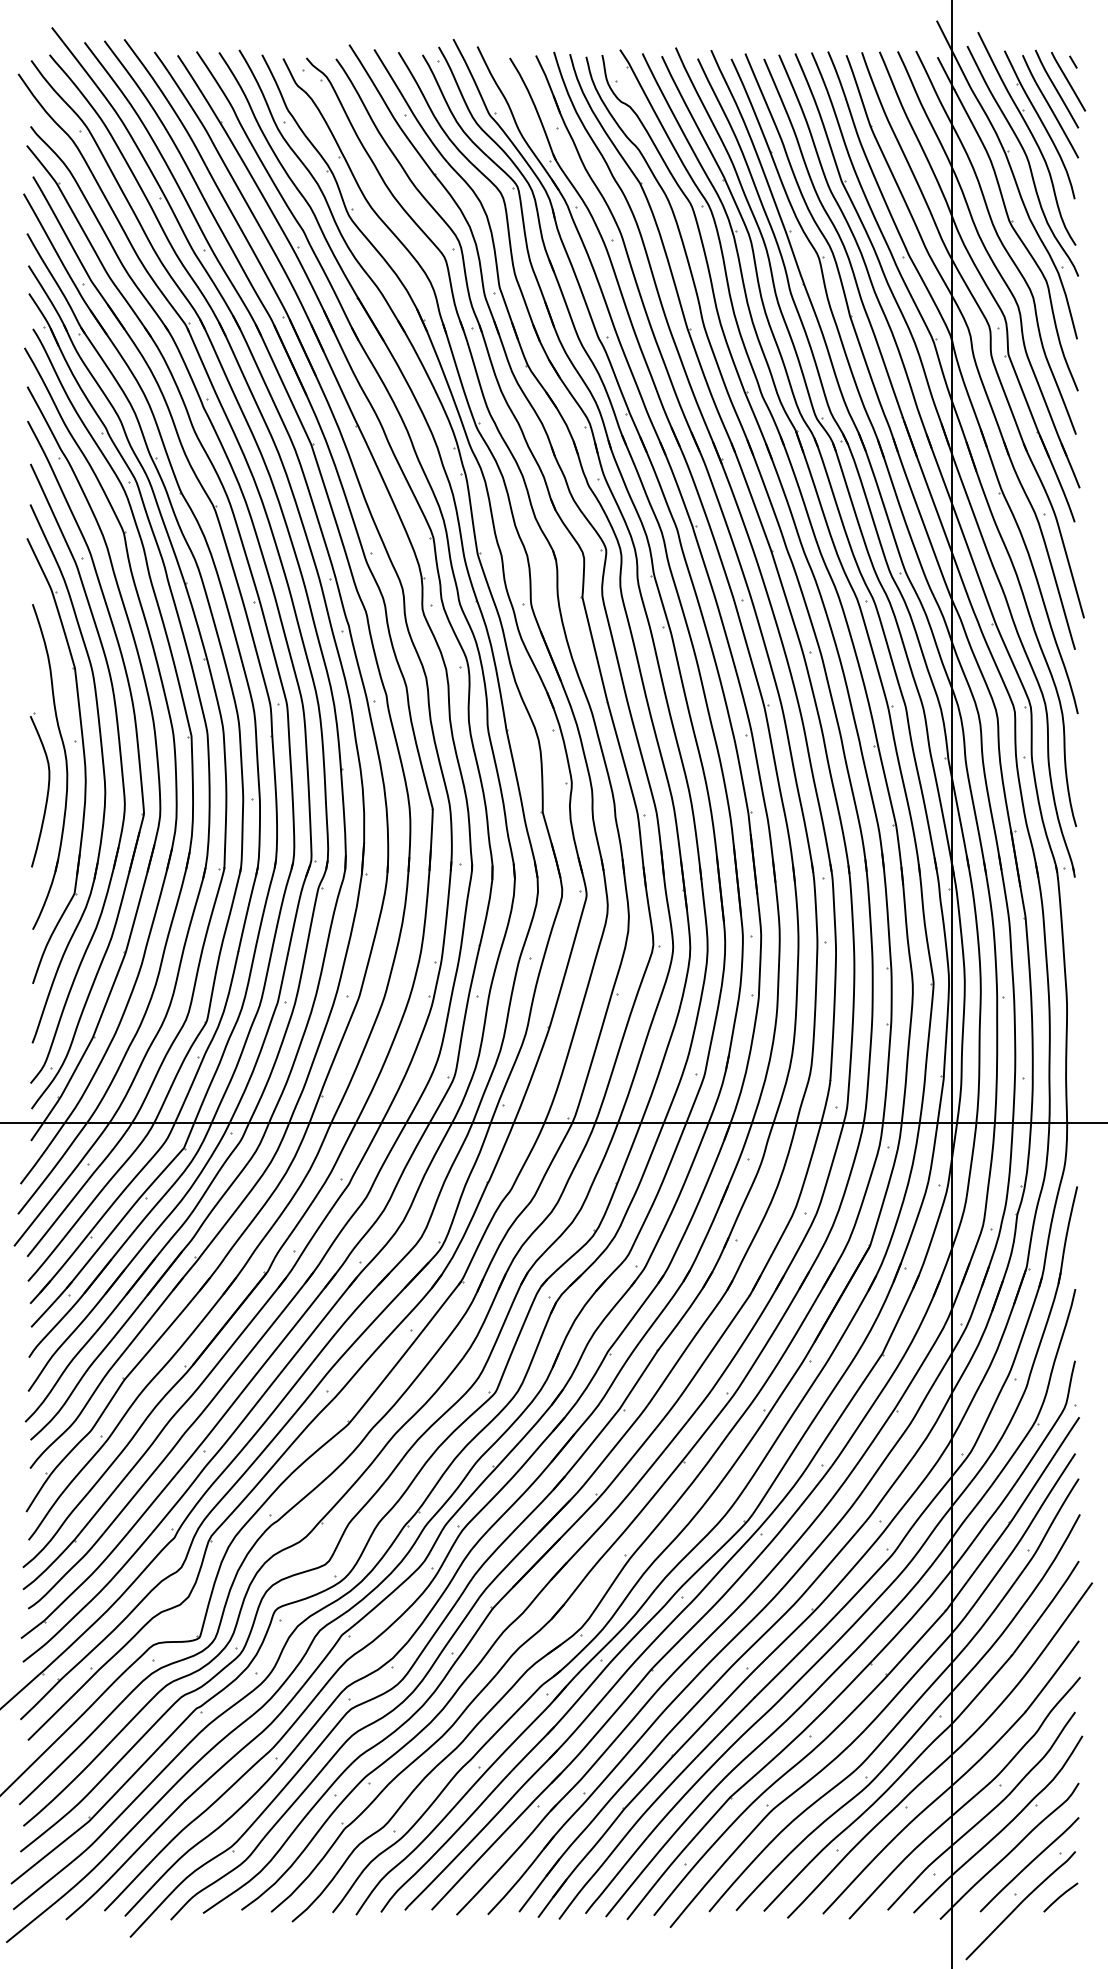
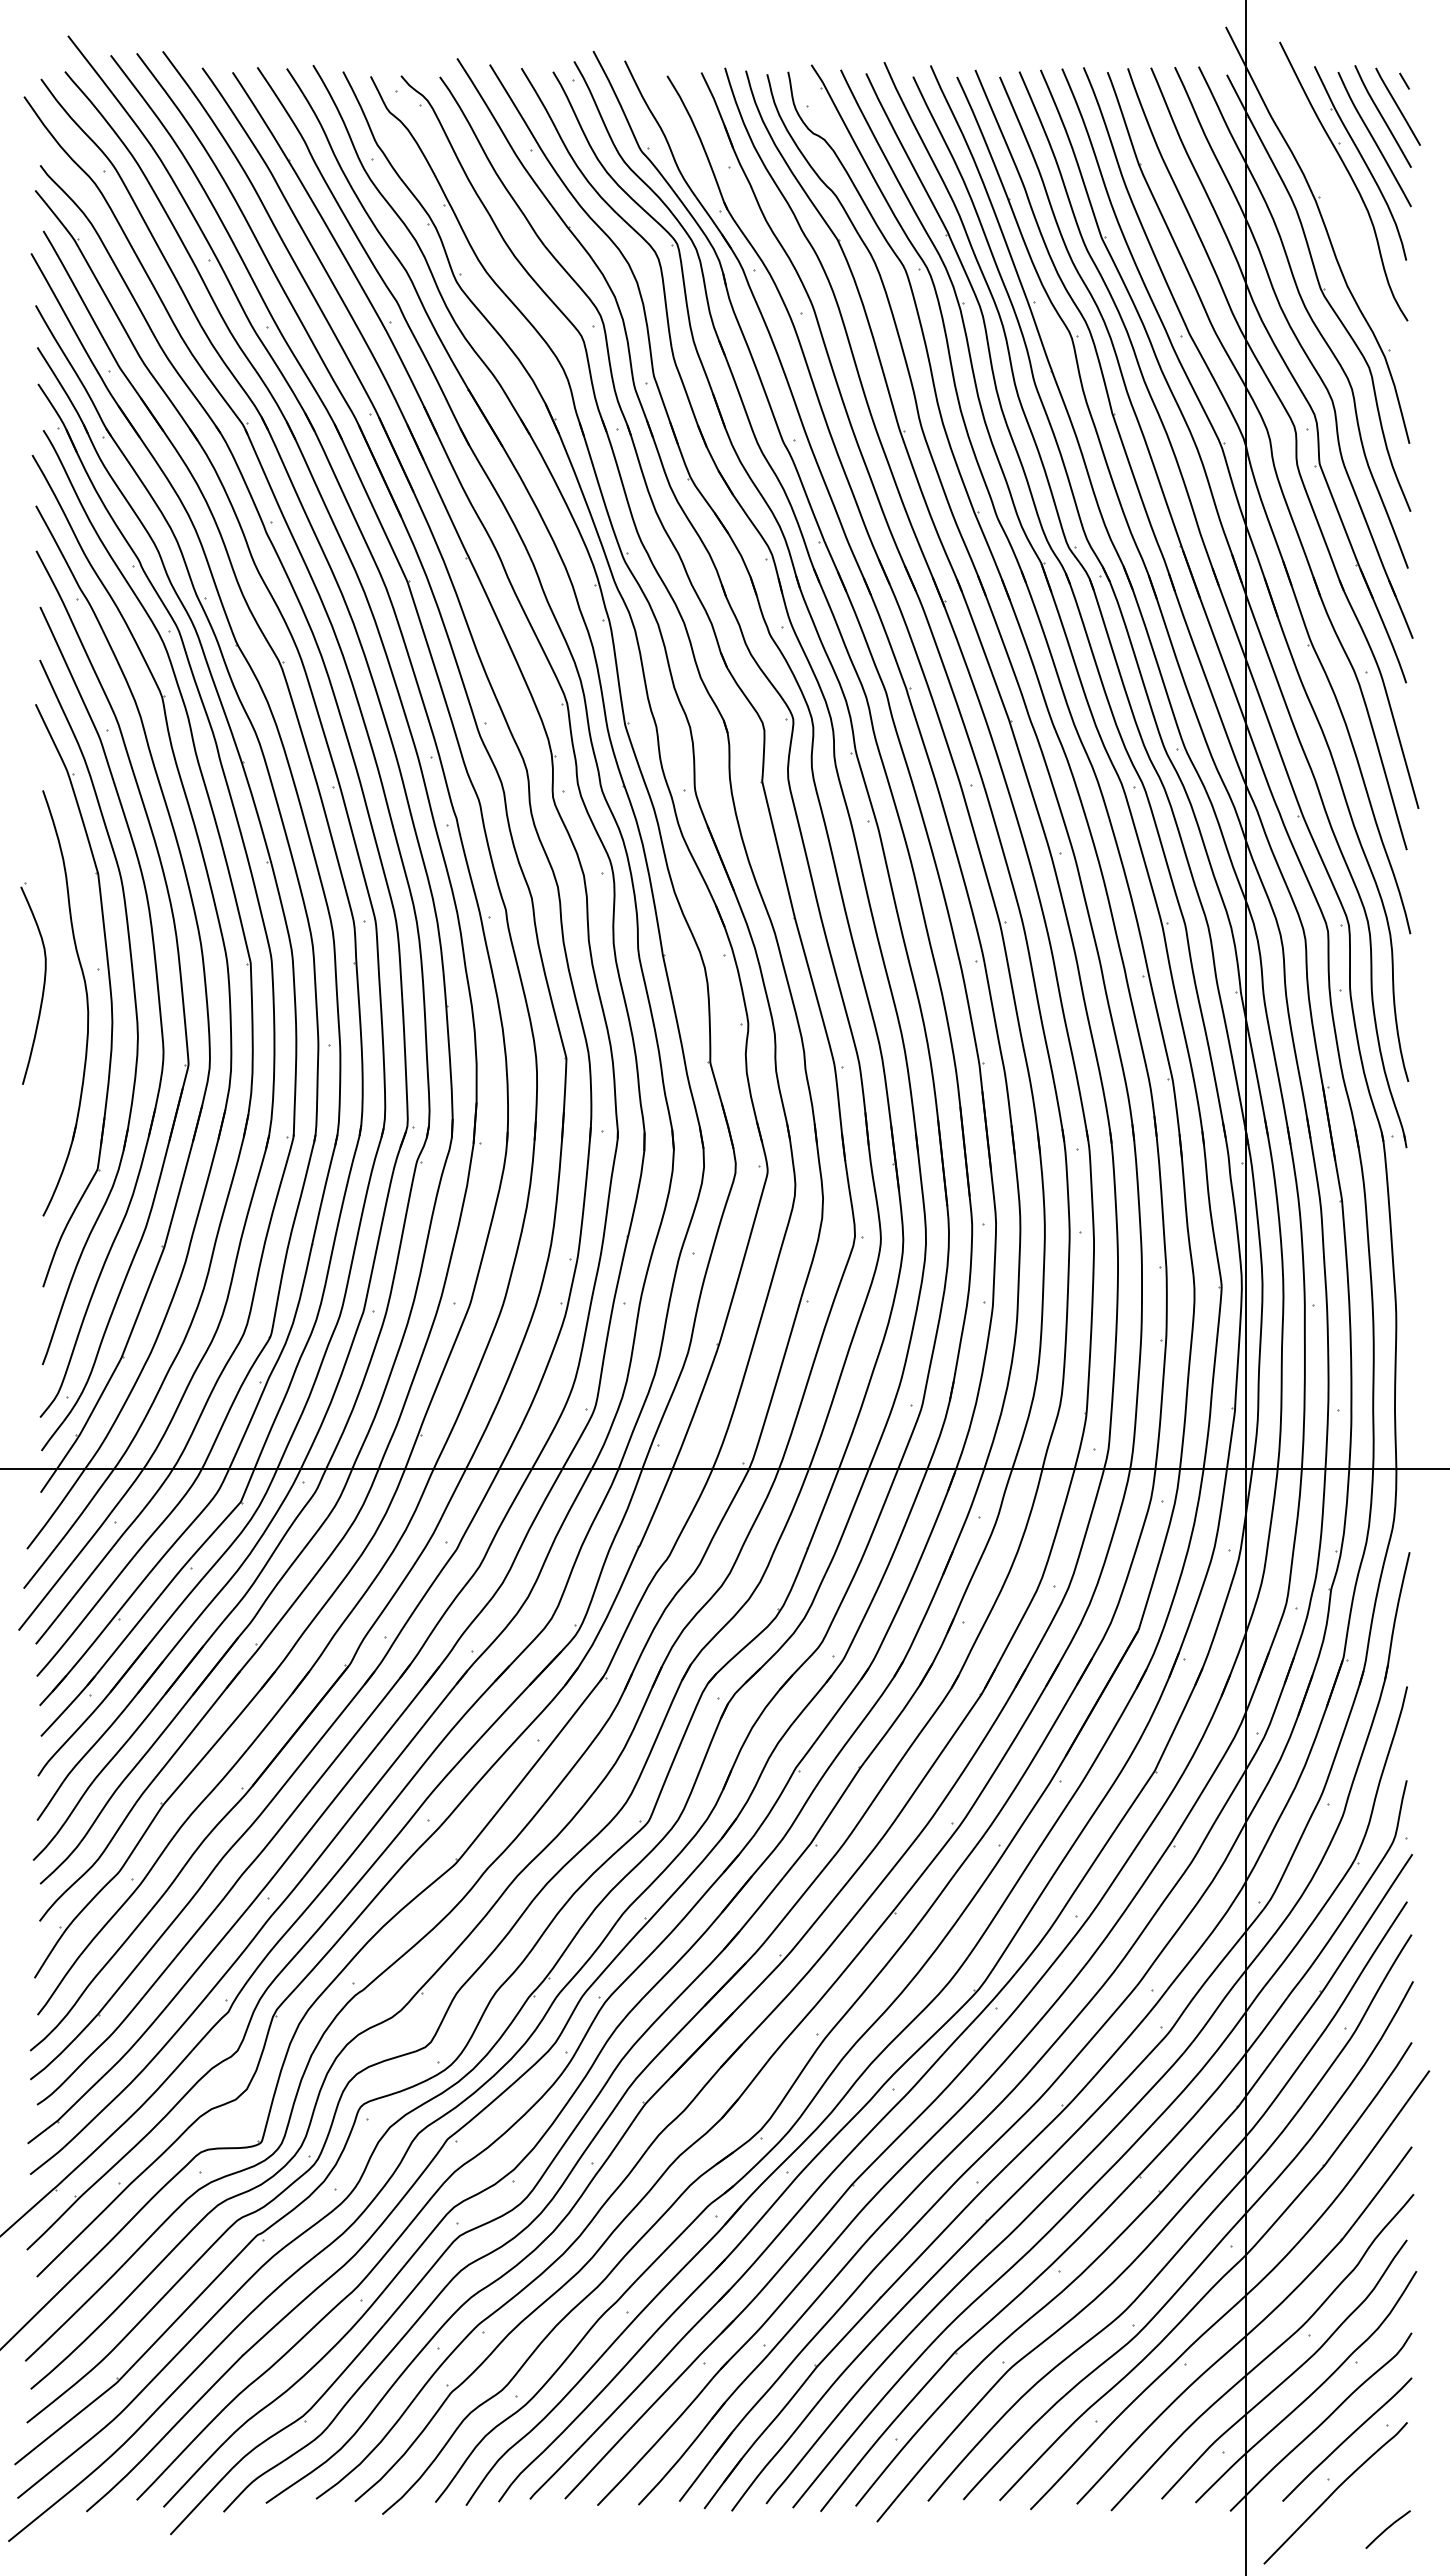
curve: (1026, 159) -> (1343, 208), removed
part: (47, 789) -> (43, 983), moved
curve: (1060, 1897) -> (1387, 2529), moved

